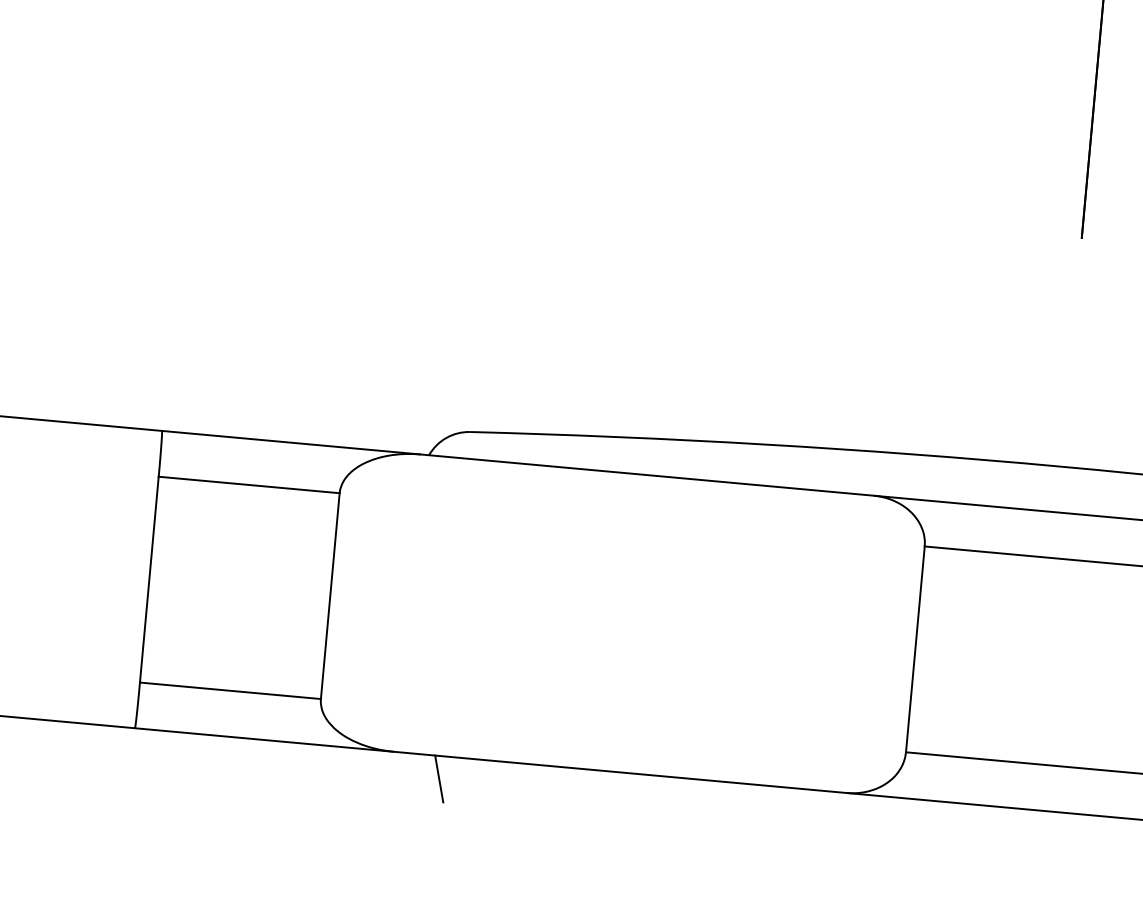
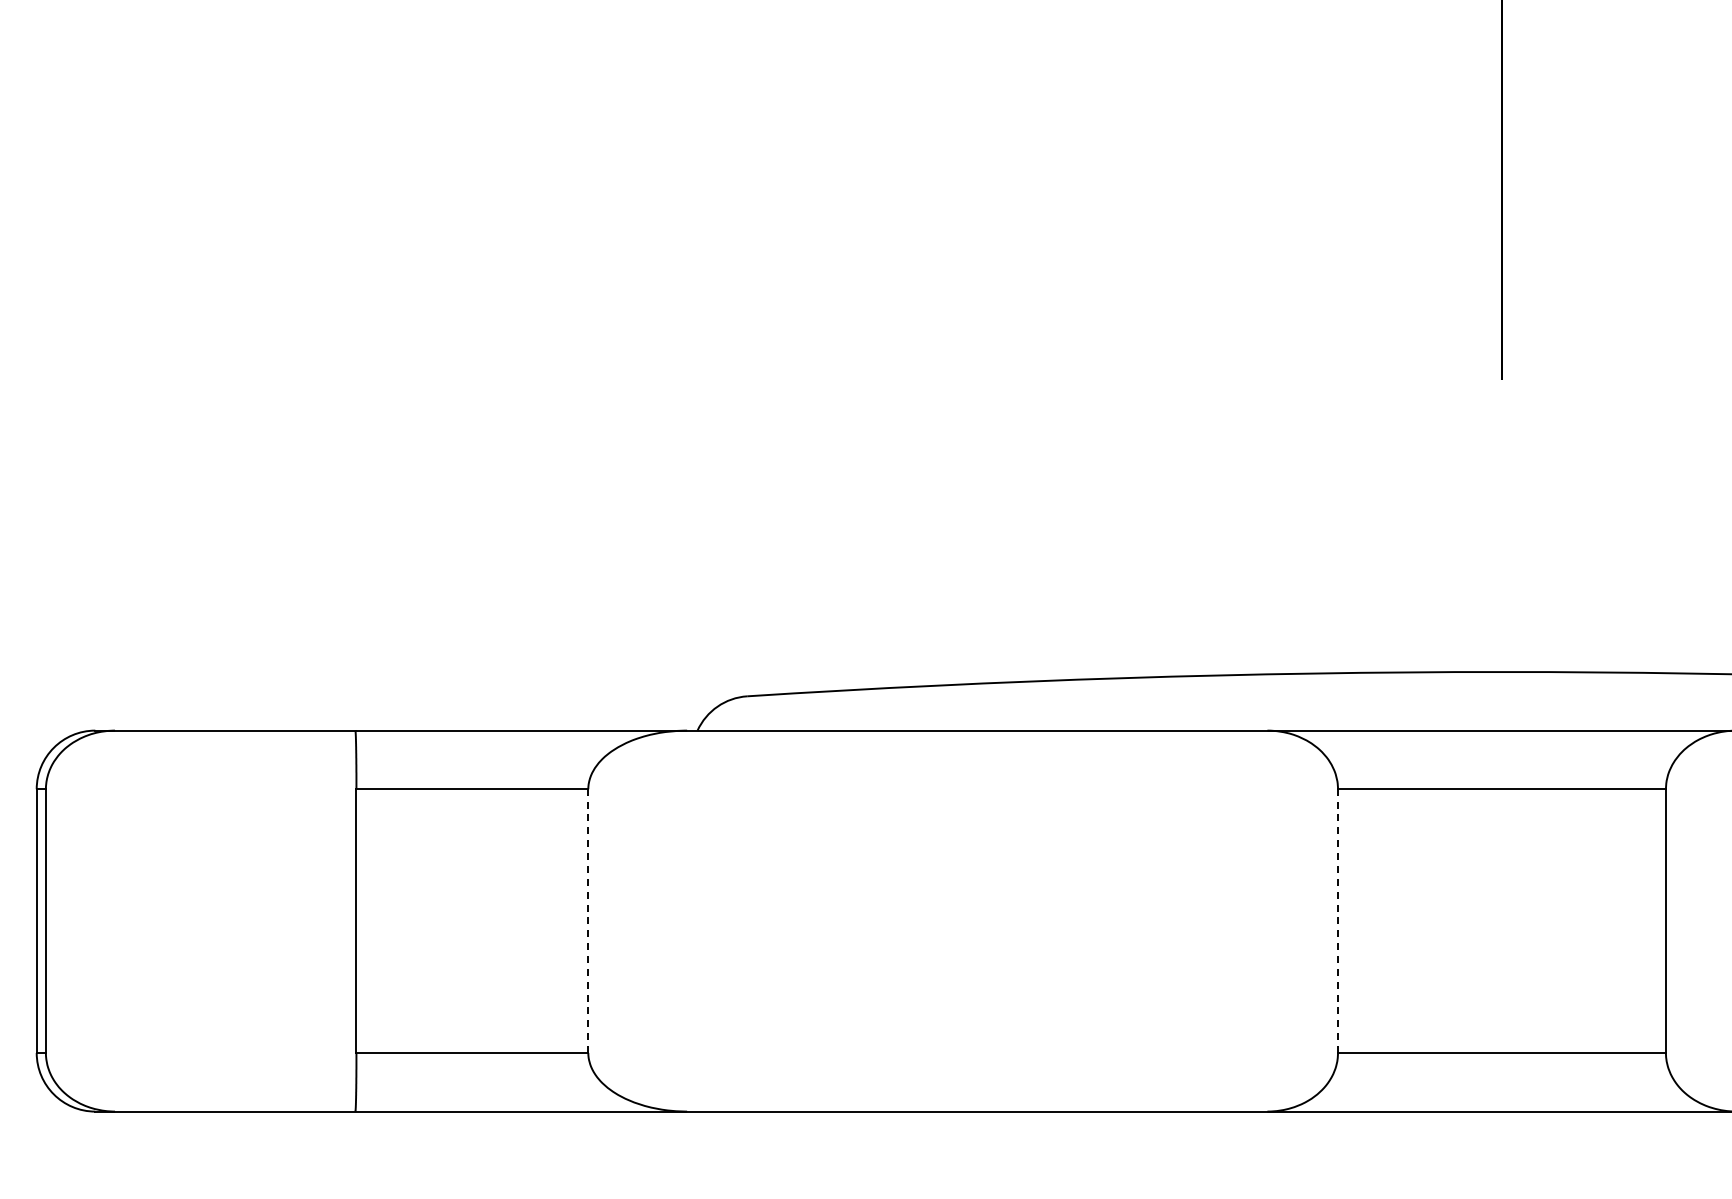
line: (330, 596) -> (588, 921), solid -> dashed
line: (915, 649) -> (1338, 921), solid -> dashed
line: (438, 778) -> (747, 1140), removed

